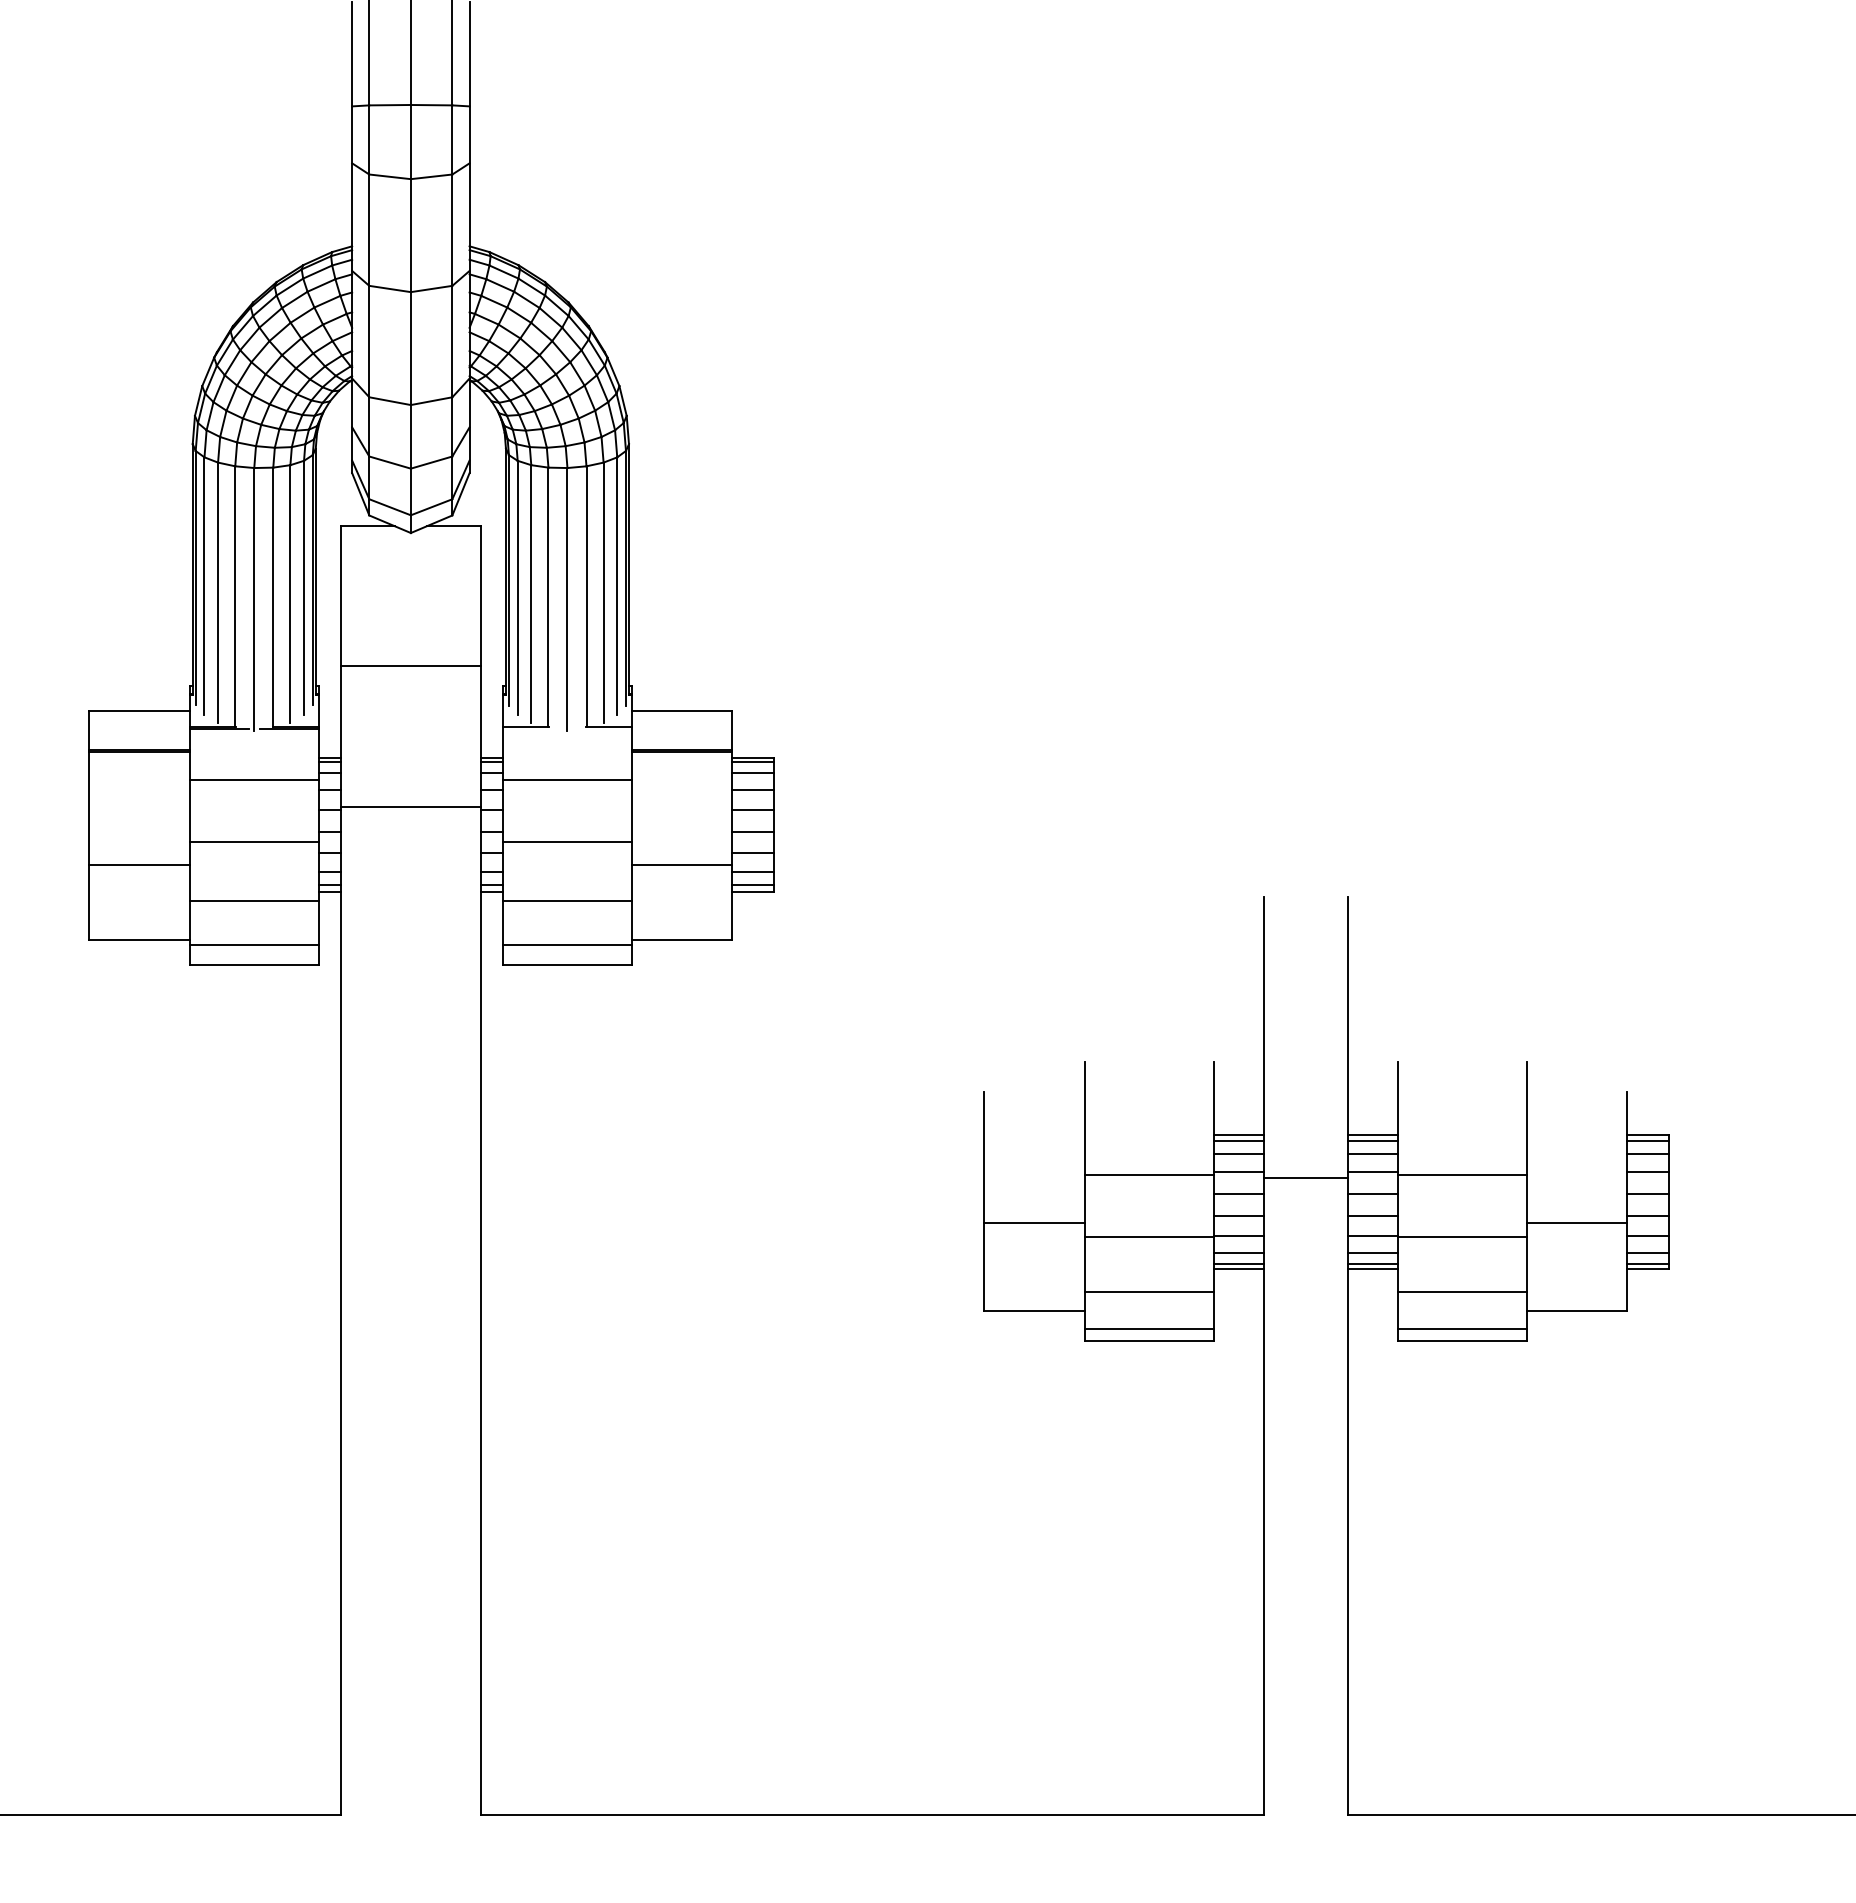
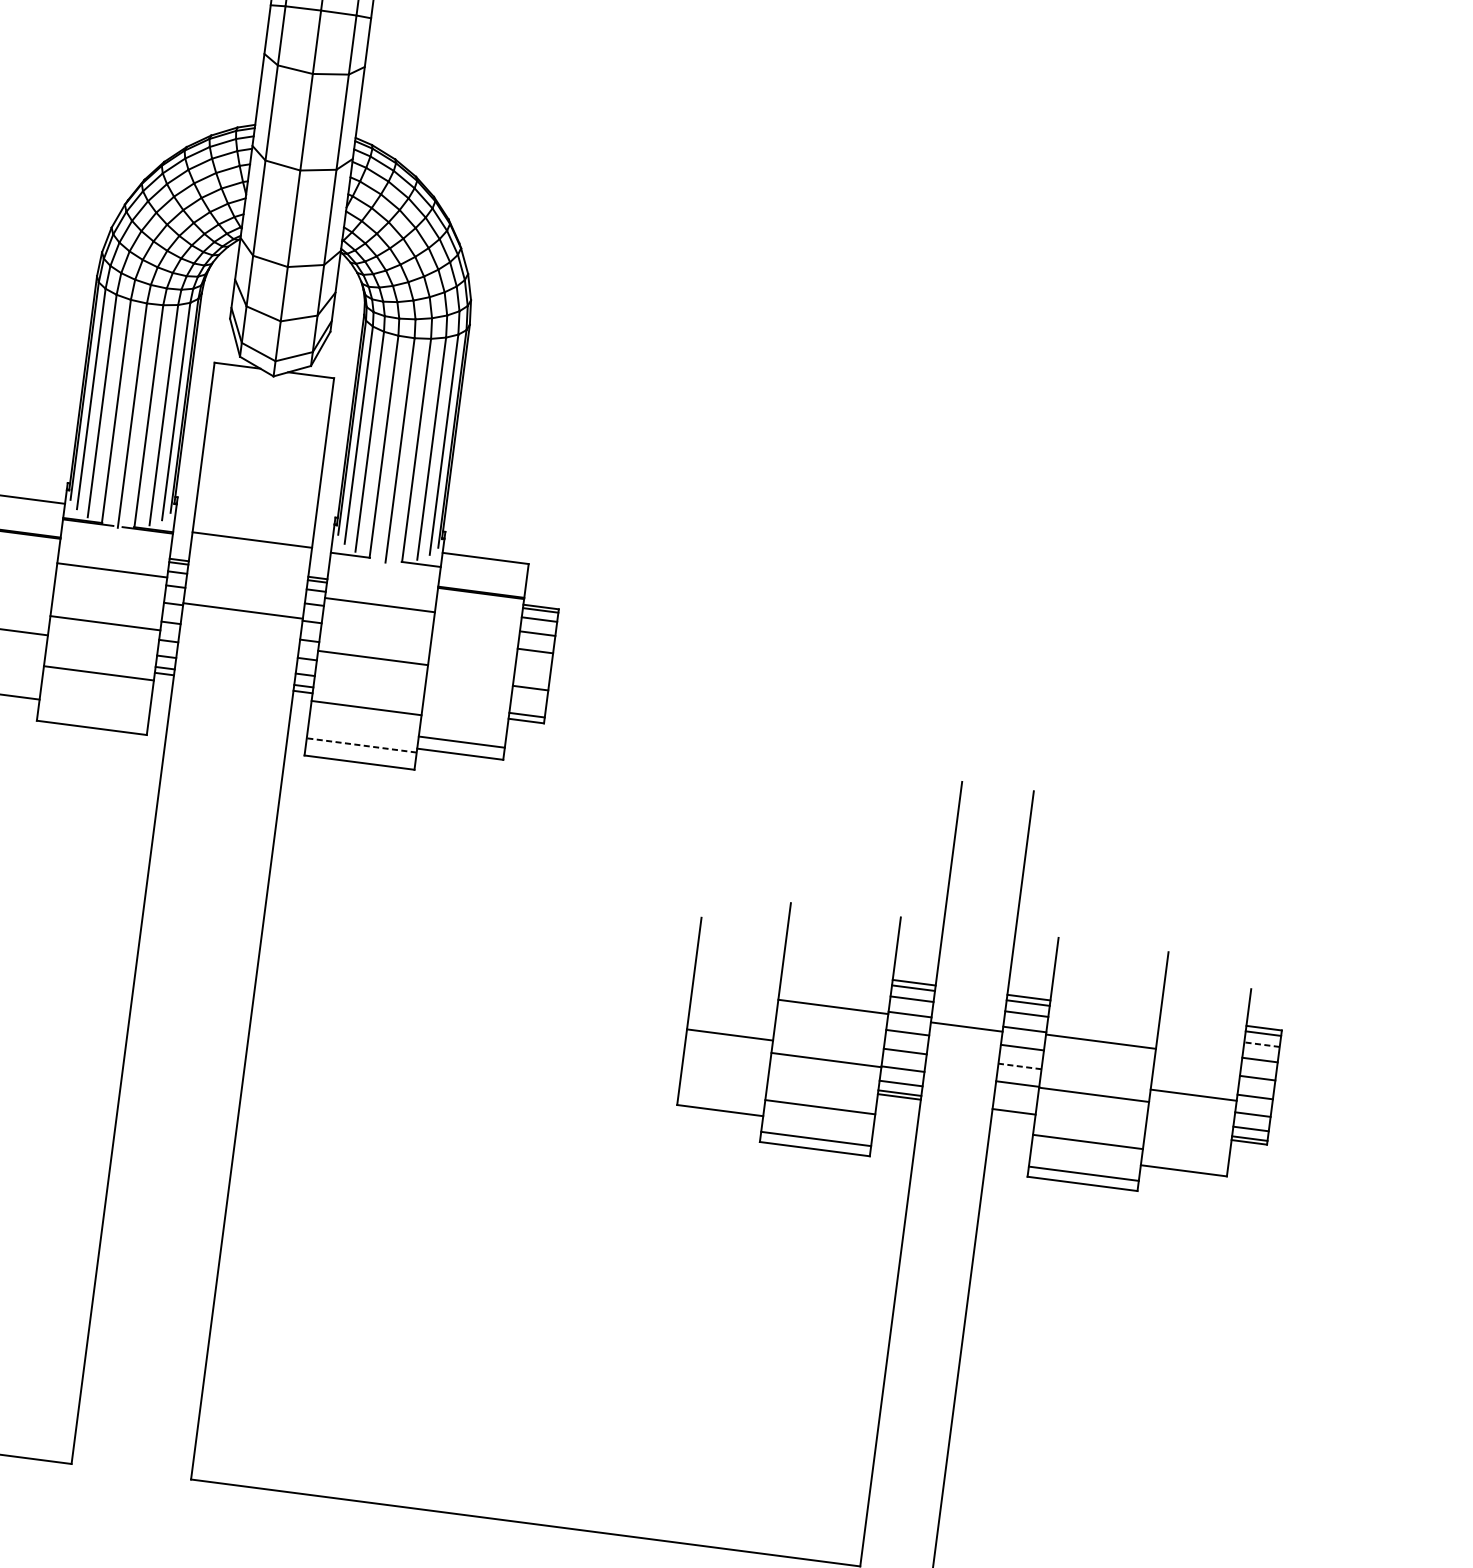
line: (410, 665) -> (252, 539), moved
line: (752, 831) -> (532, 669), removed
line: (681, 864) -> (461, 741), moved
line: (752, 871) -> (527, 703), removed
line: (253, 944) -> (93, 710), removed
line: (566, 944) -> (360, 745), solid -> dashed
line: (1648, 1154) -> (1262, 1044), solid -> dashed
line: (1372, 1215) -> (1019, 1066), solid -> dashed
line: (1372, 1252) -> (1015, 1098), removed
line: (1372, 1264) -> (1014, 1108), removed

